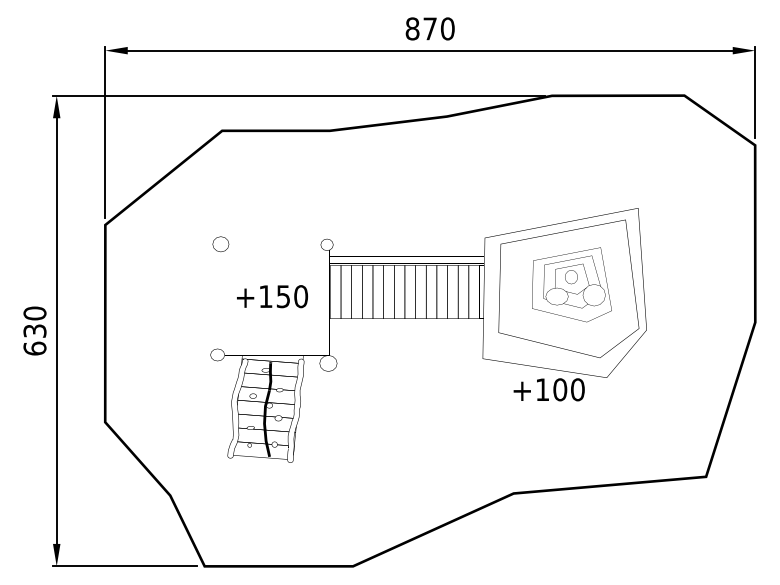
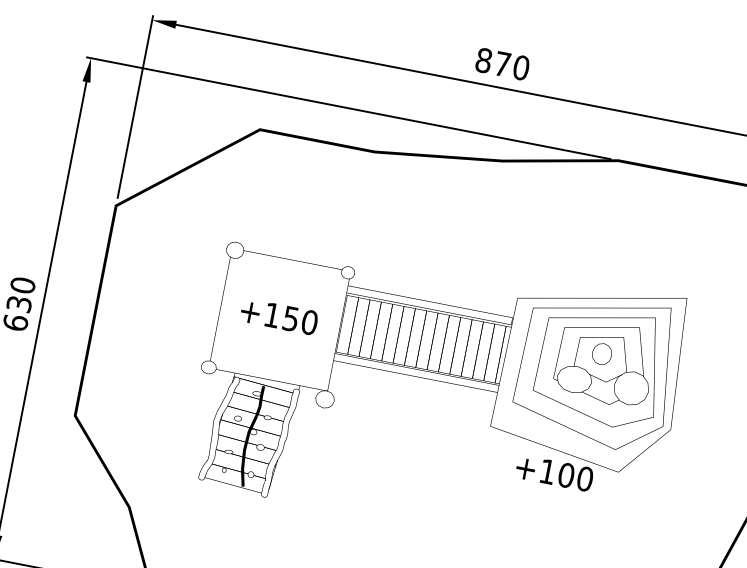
part: (571, 284) -> (600, 365), size x1.43

